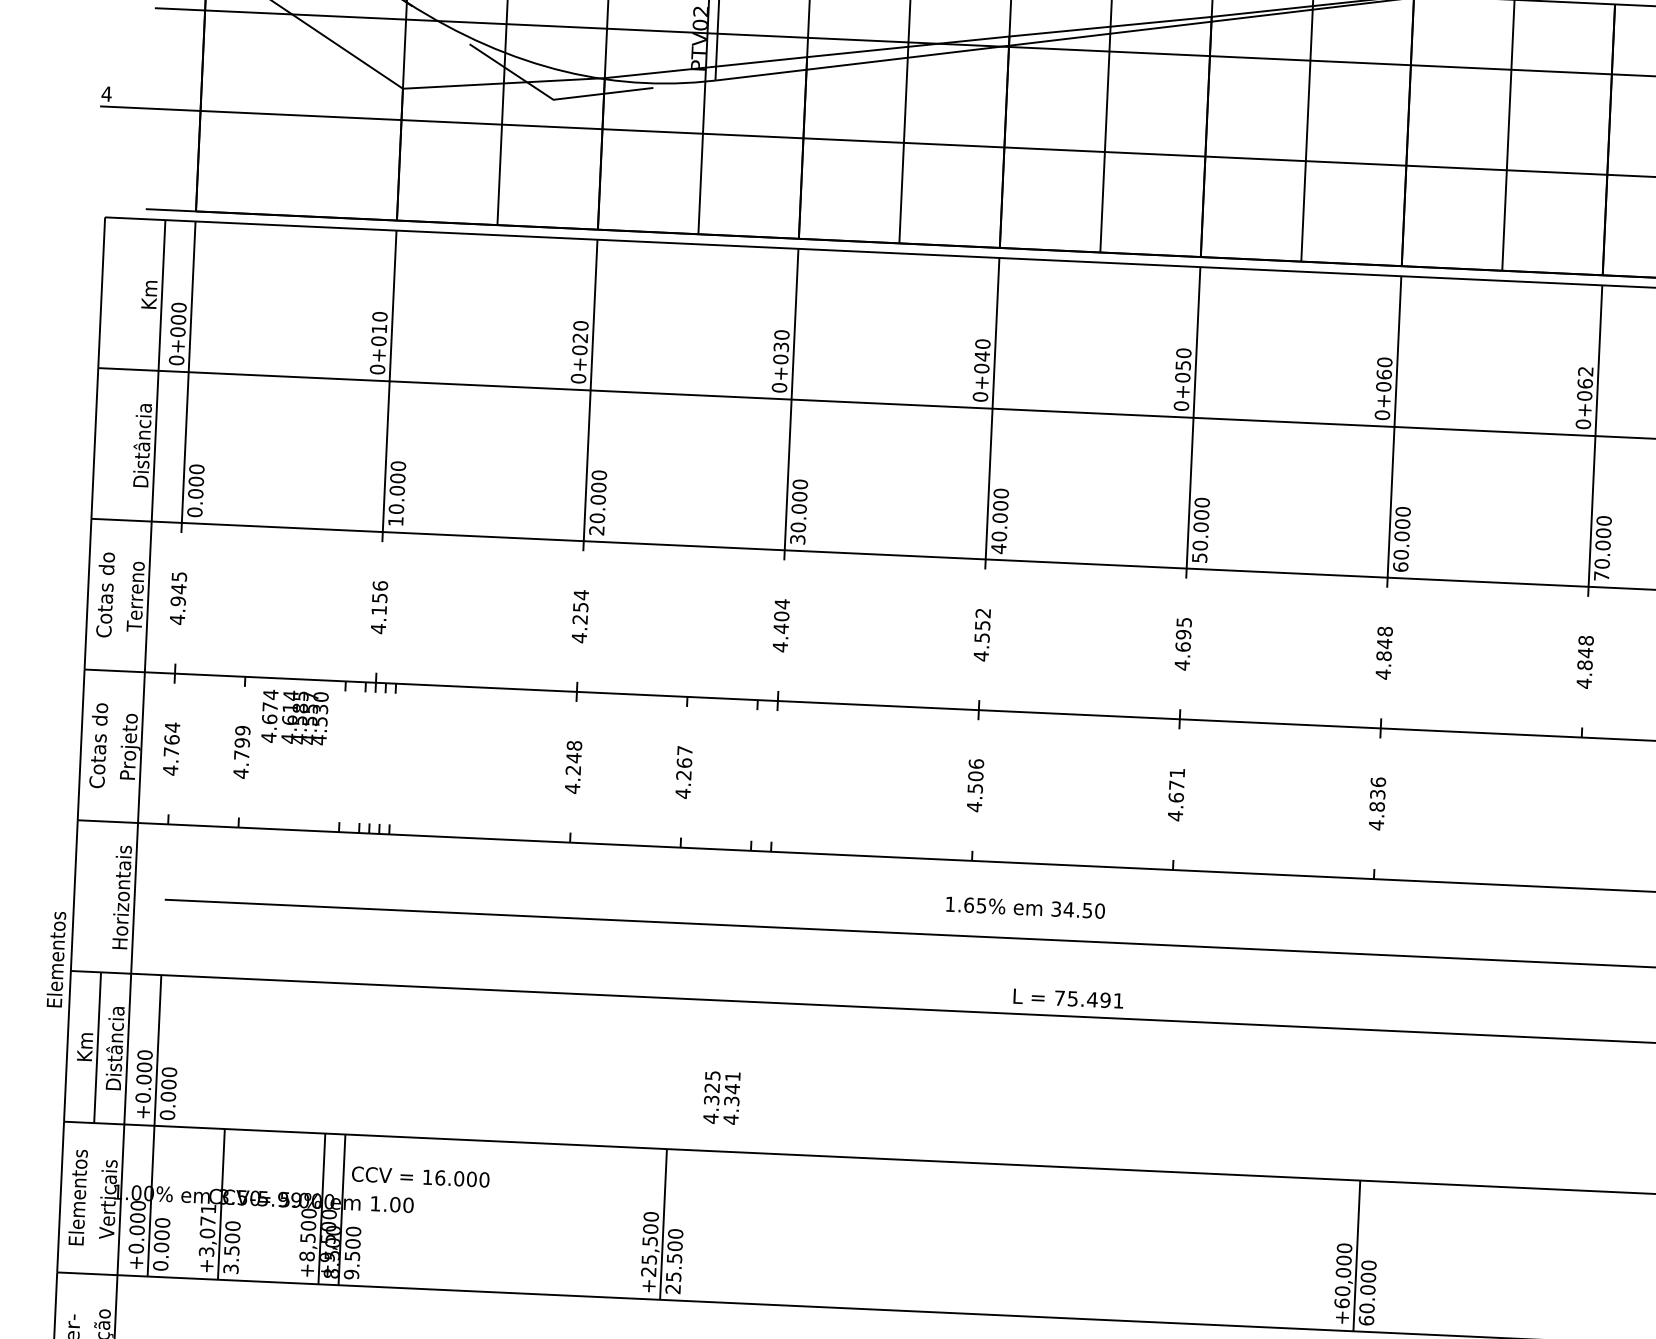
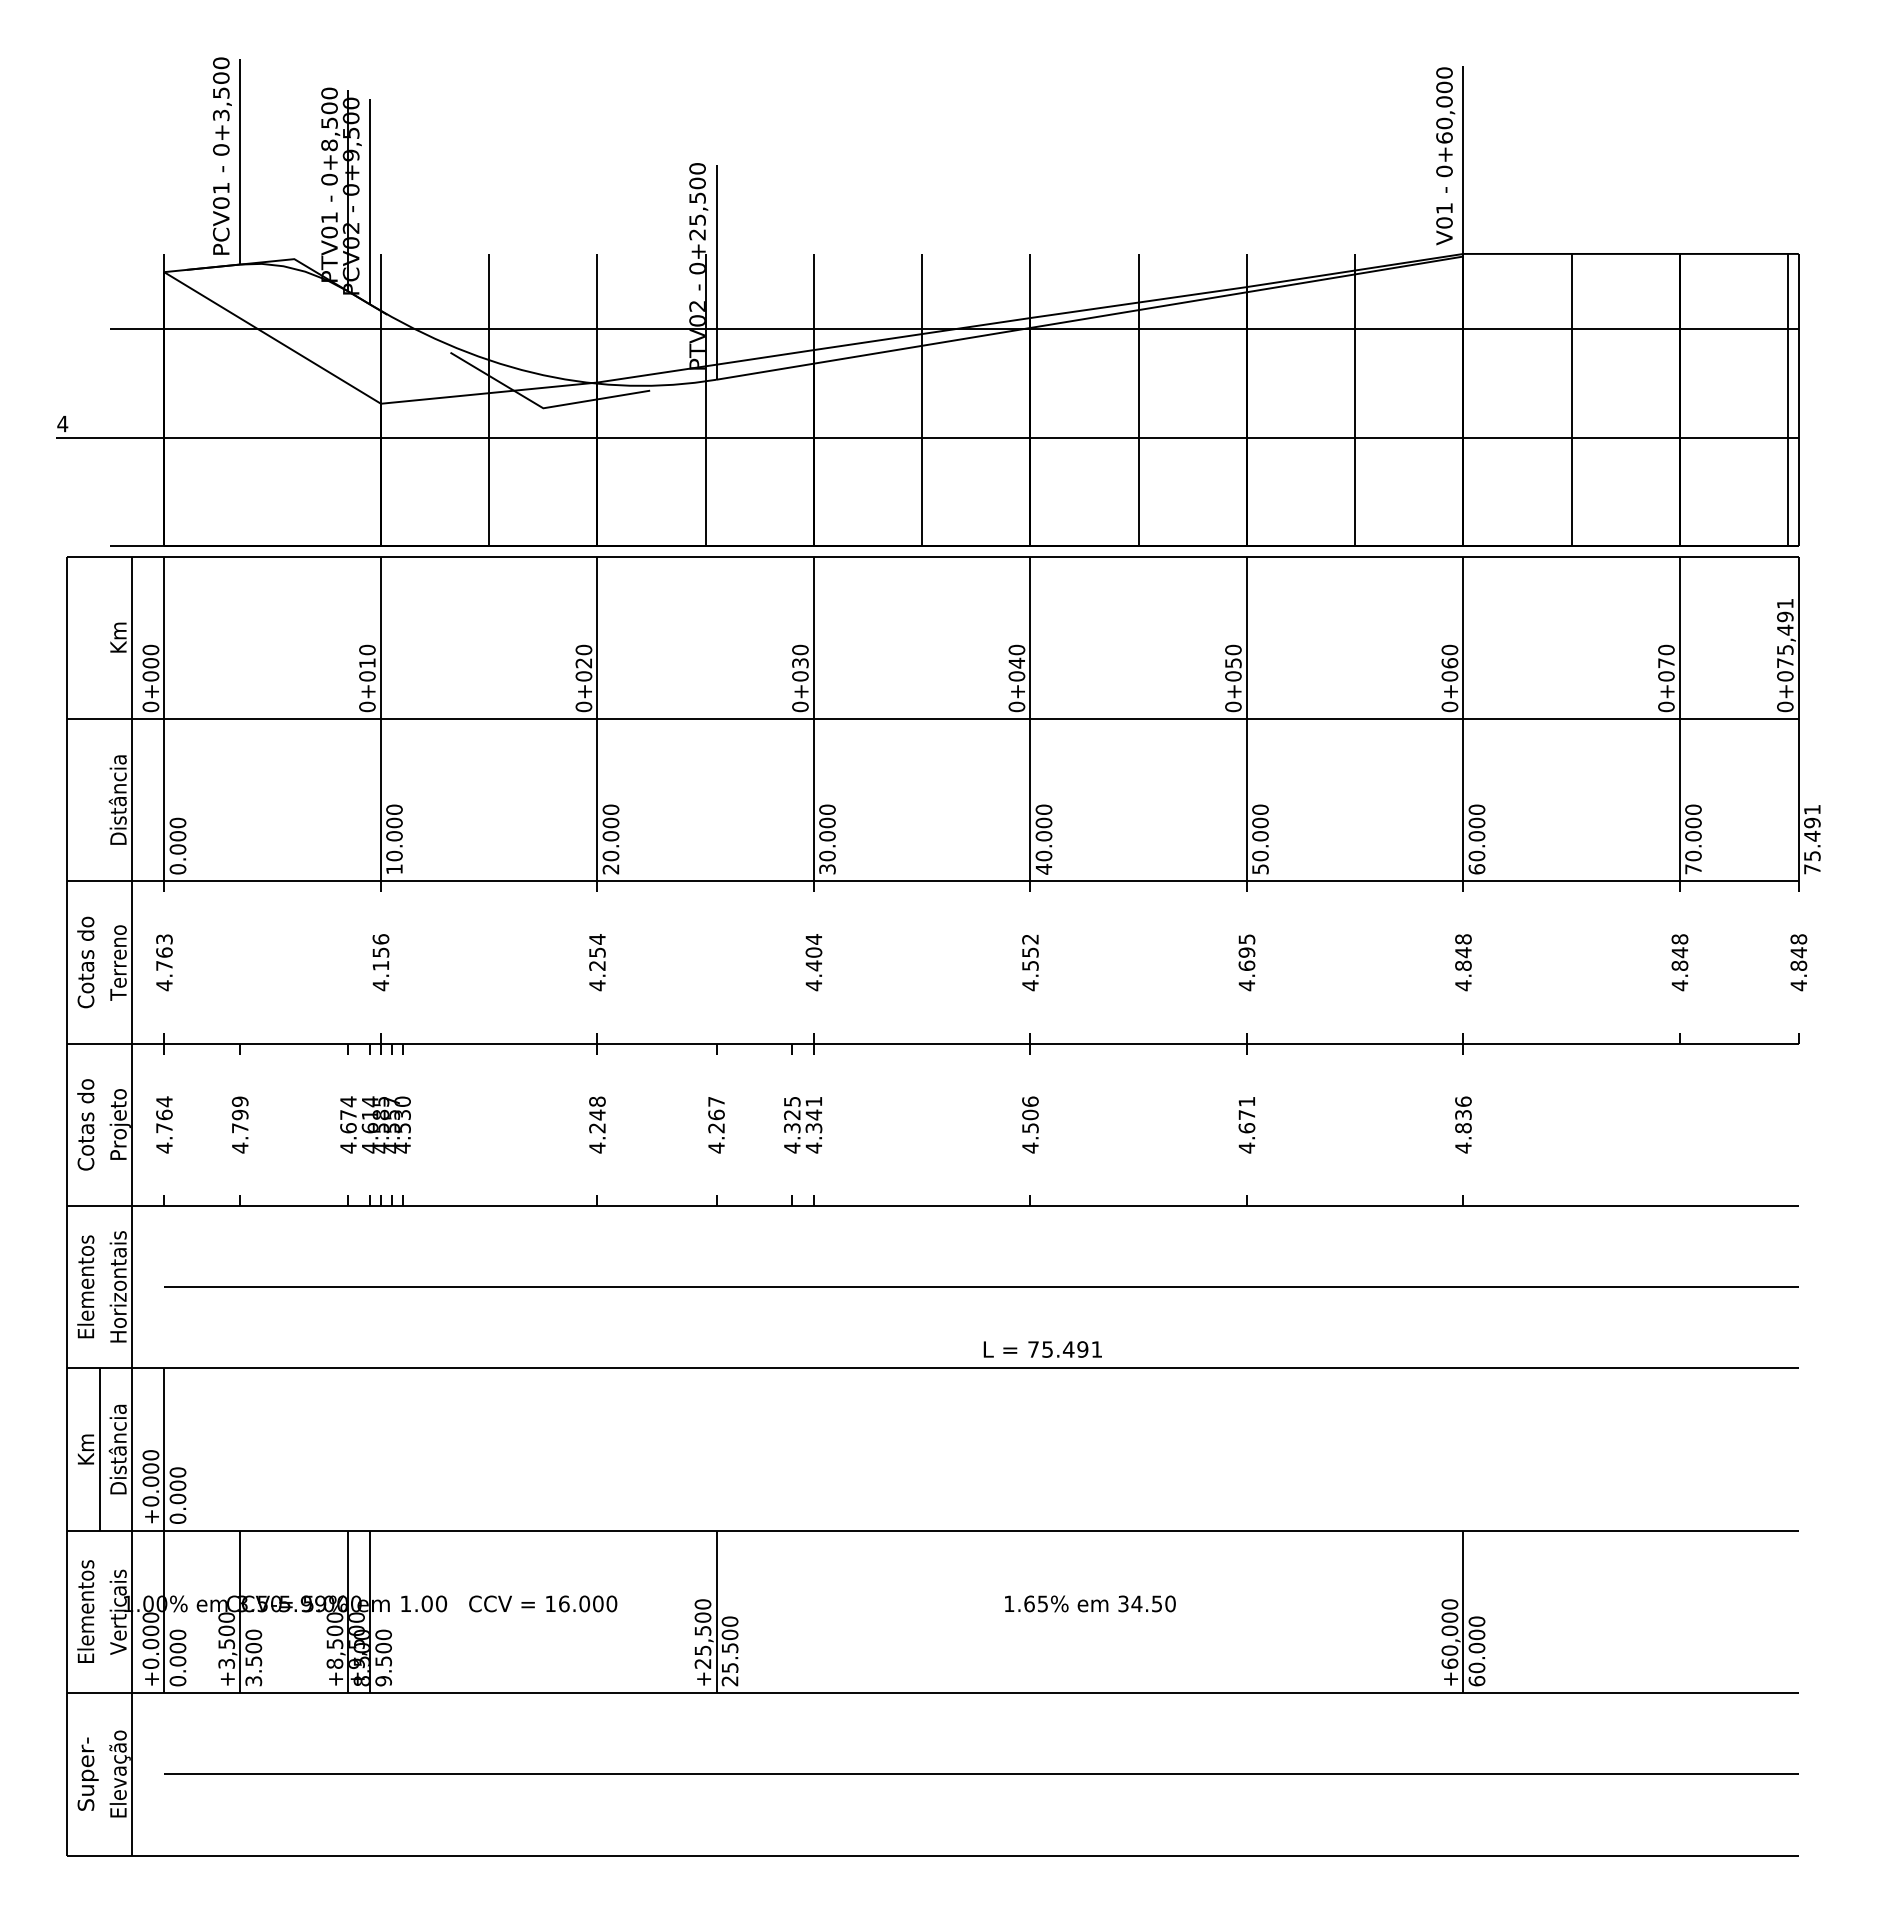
text: (1585, 377) -> (1666, 656), 0+062 -> 0+070
text: (178, 588) -> (164, 952), 4.945 -> 4.763
text: (294, 717) -> (375, 1124), moved
text: (1025, 907) -> (1090, 1603), moved
text: (56, 959) -> (85, 1286), moved
text: (1068, 998) -> (1042, 1349), moved
text: (722, 1098) -> (803, 1125), moved
text: (421, 1176) -> (543, 1603), moved
text: (207, 1220) -> (226, 1630), +3,071 -> +3,500

